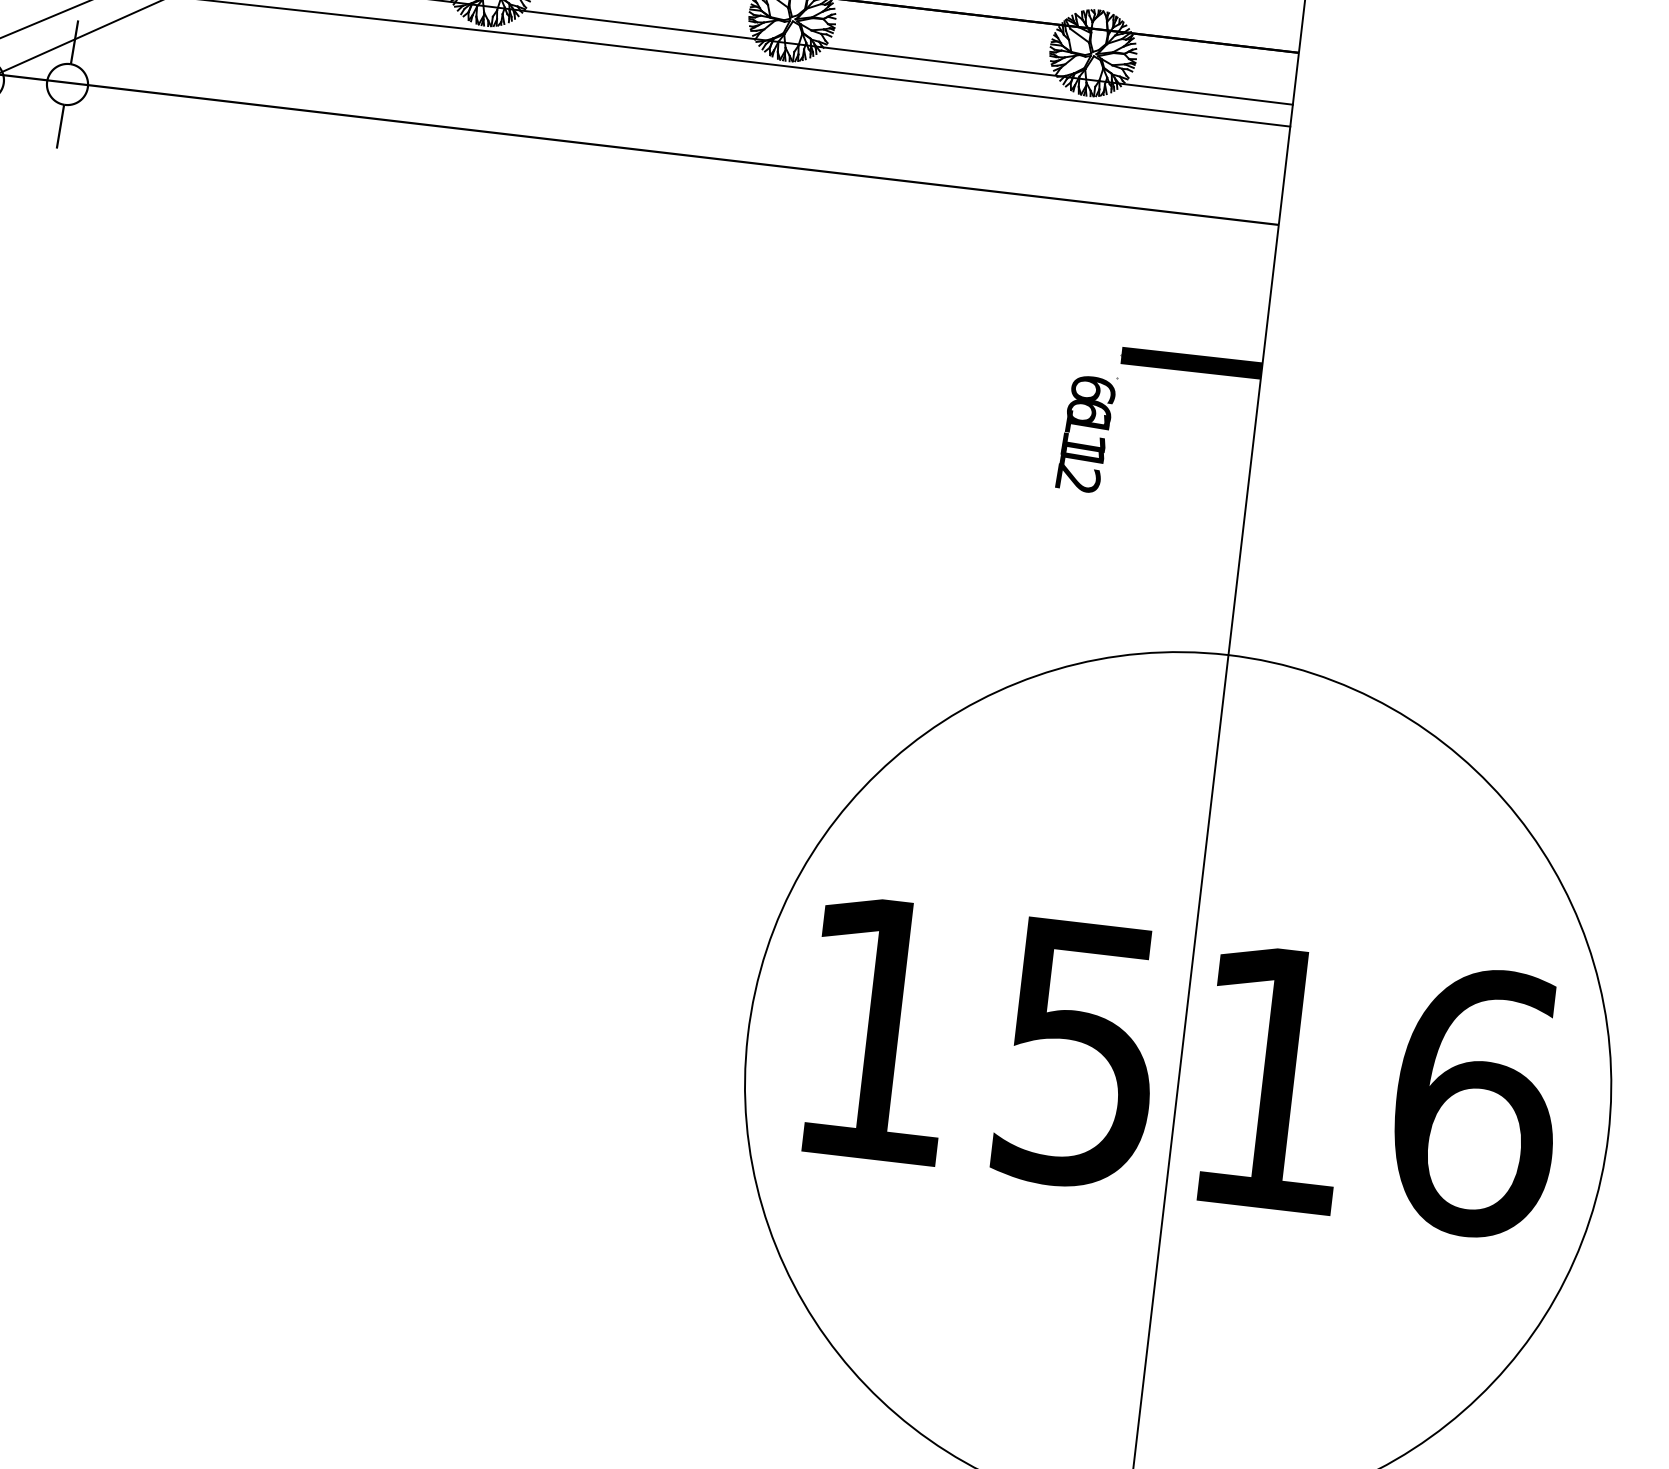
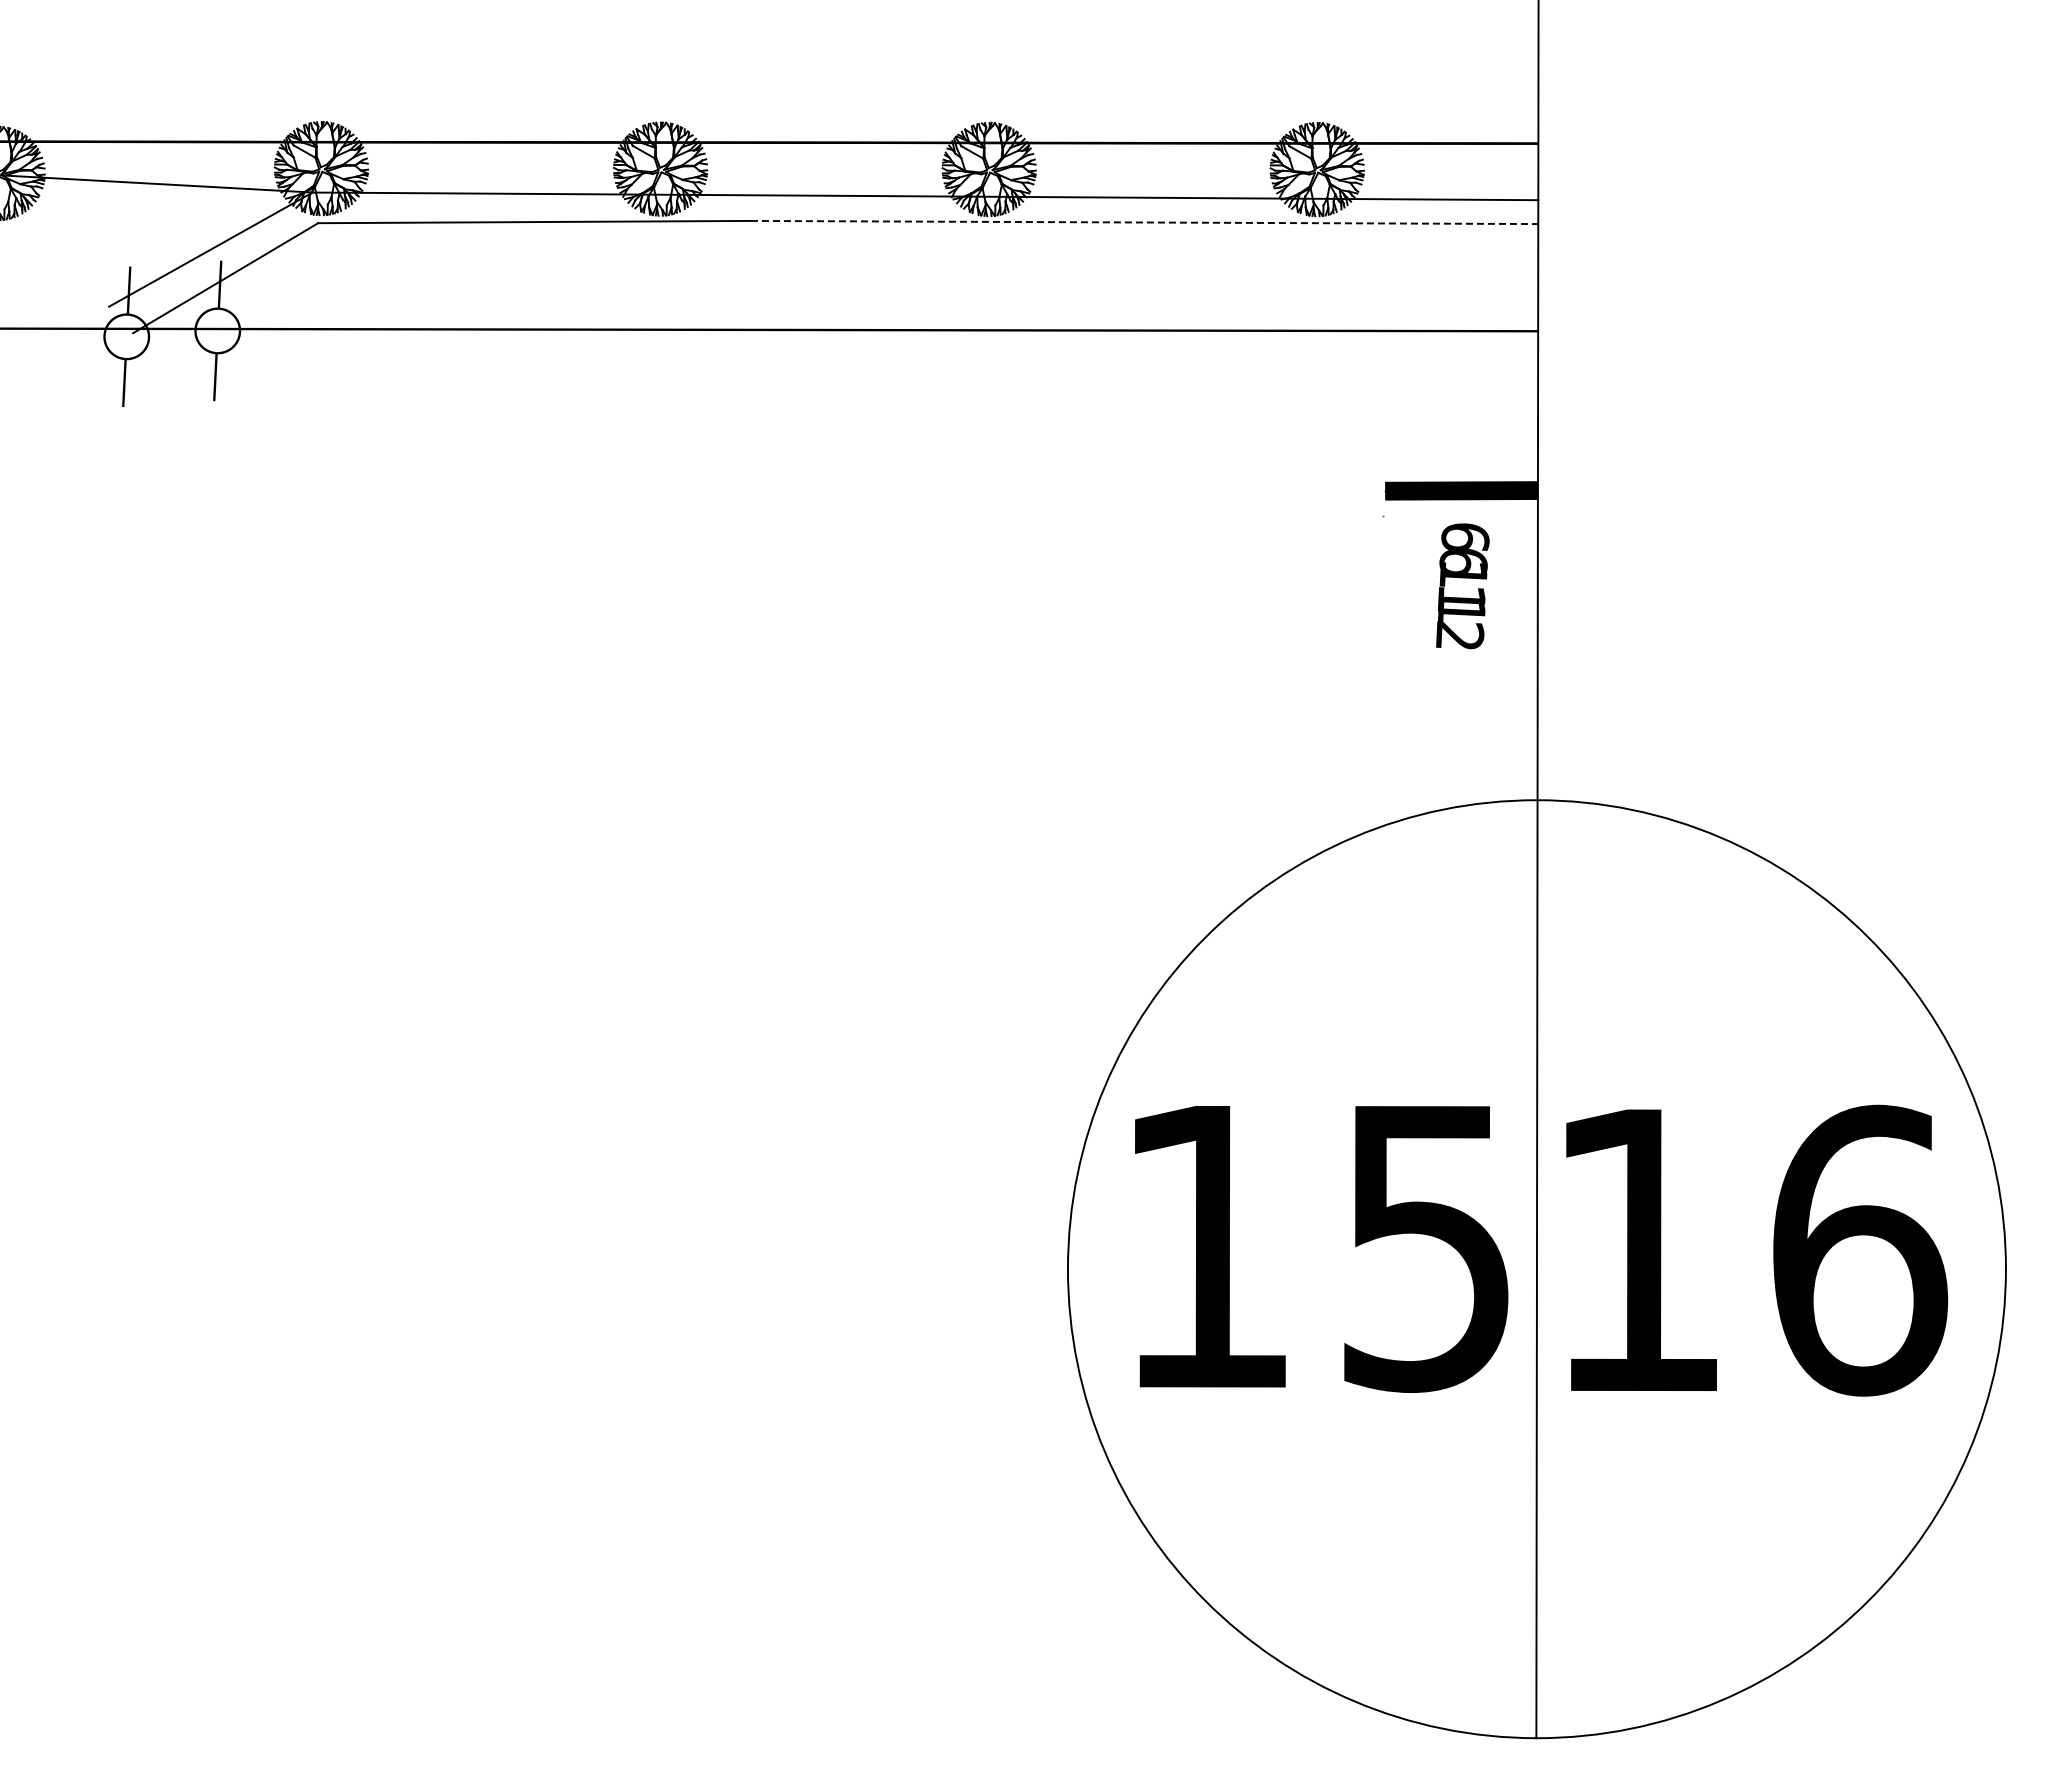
line: (929, 83) -> (1144, 222), solid -> dashed
text: (1085, 434) -> (1462, 586), moved

